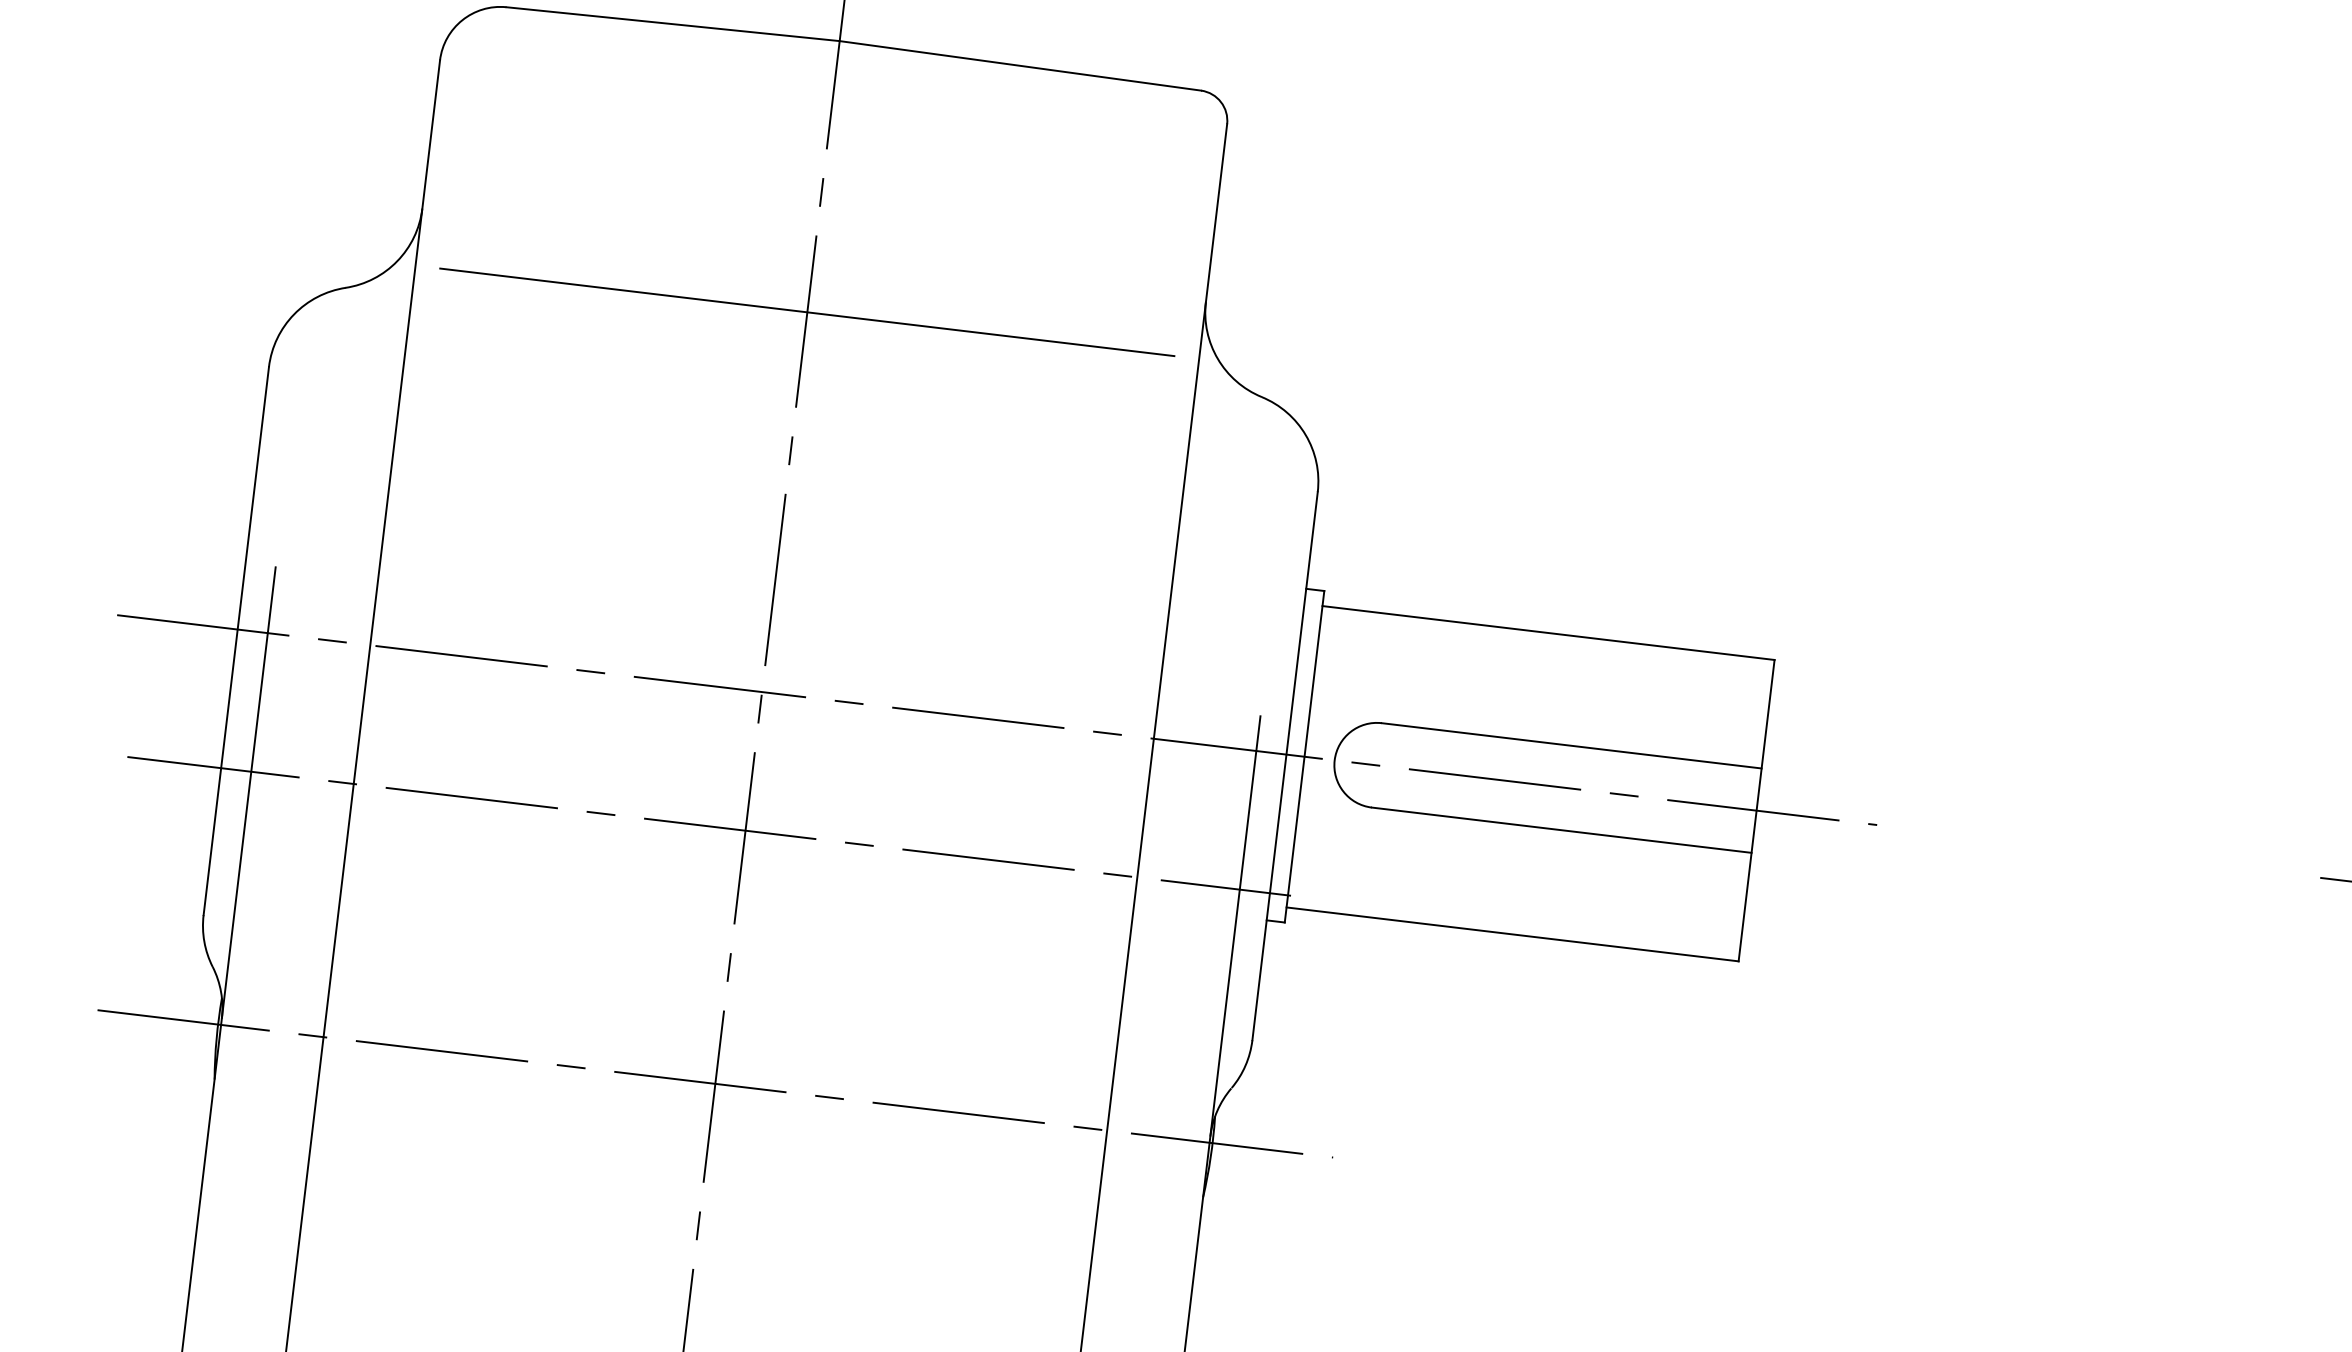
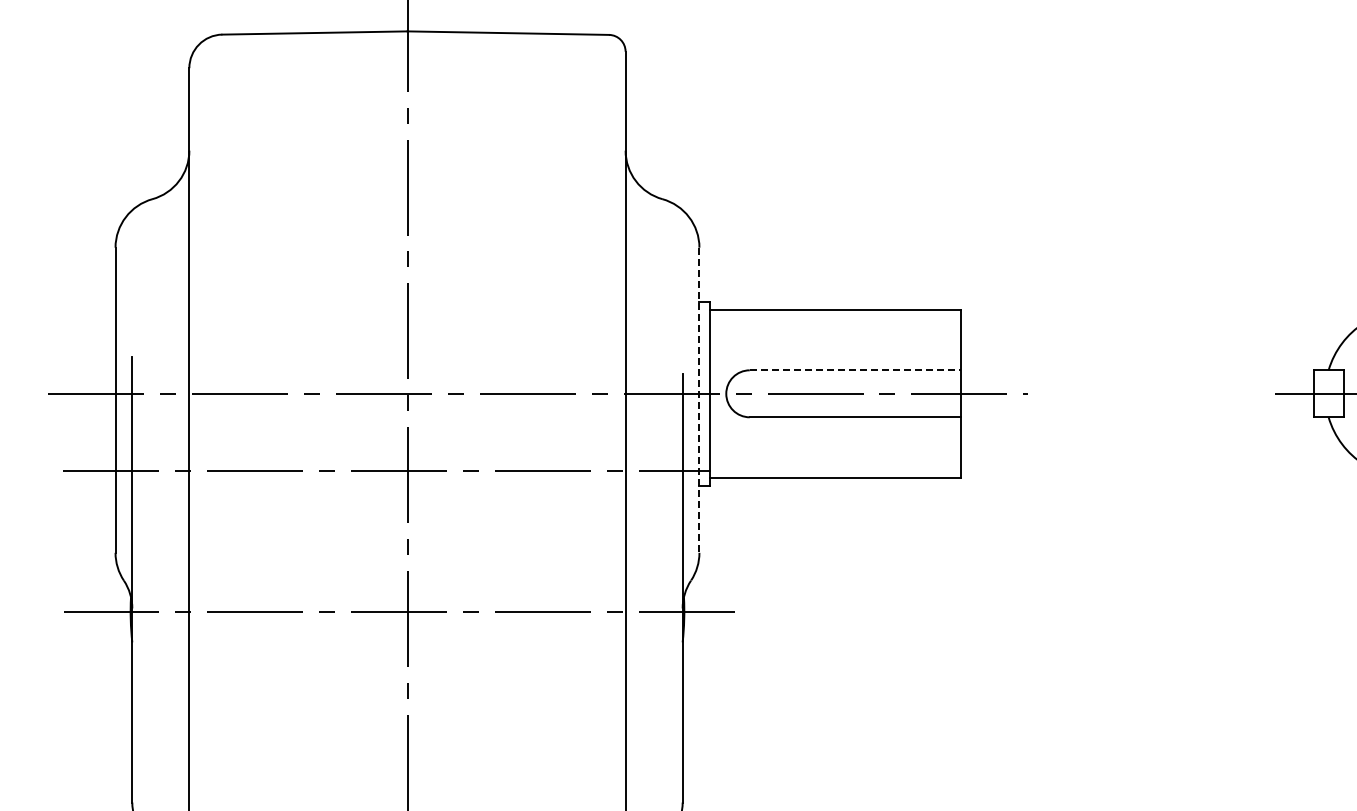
line: (807, 312) -> (407, 182), removed
line: (1571, 746) -> (855, 370), solid -> dashed
line: (1285, 766) -> (699, 400), solid -> dashed

